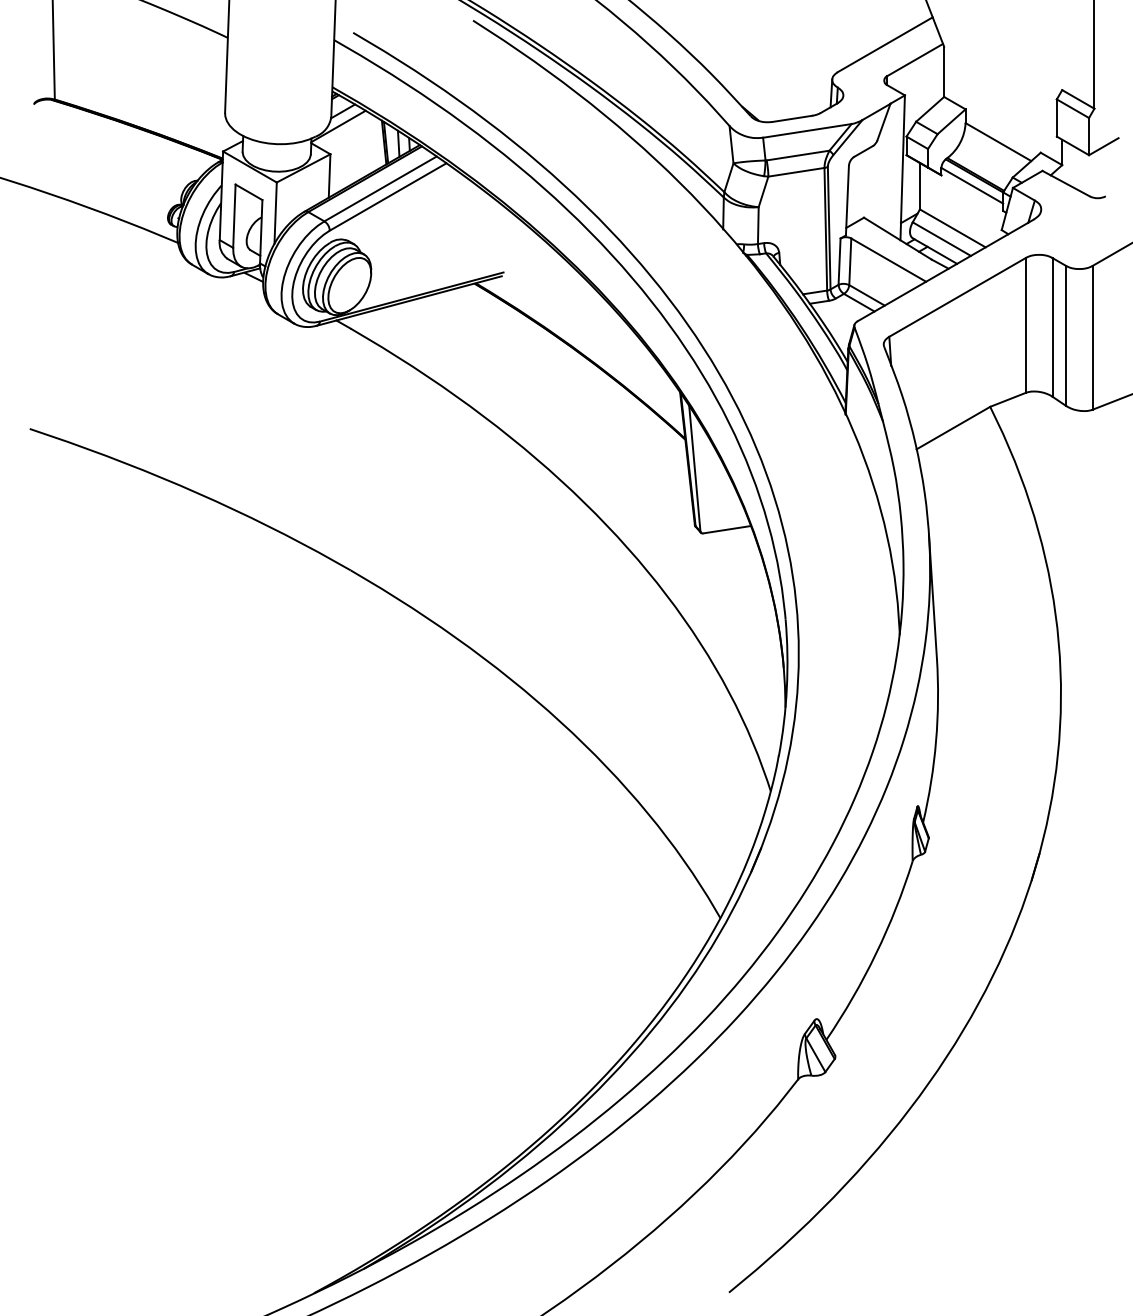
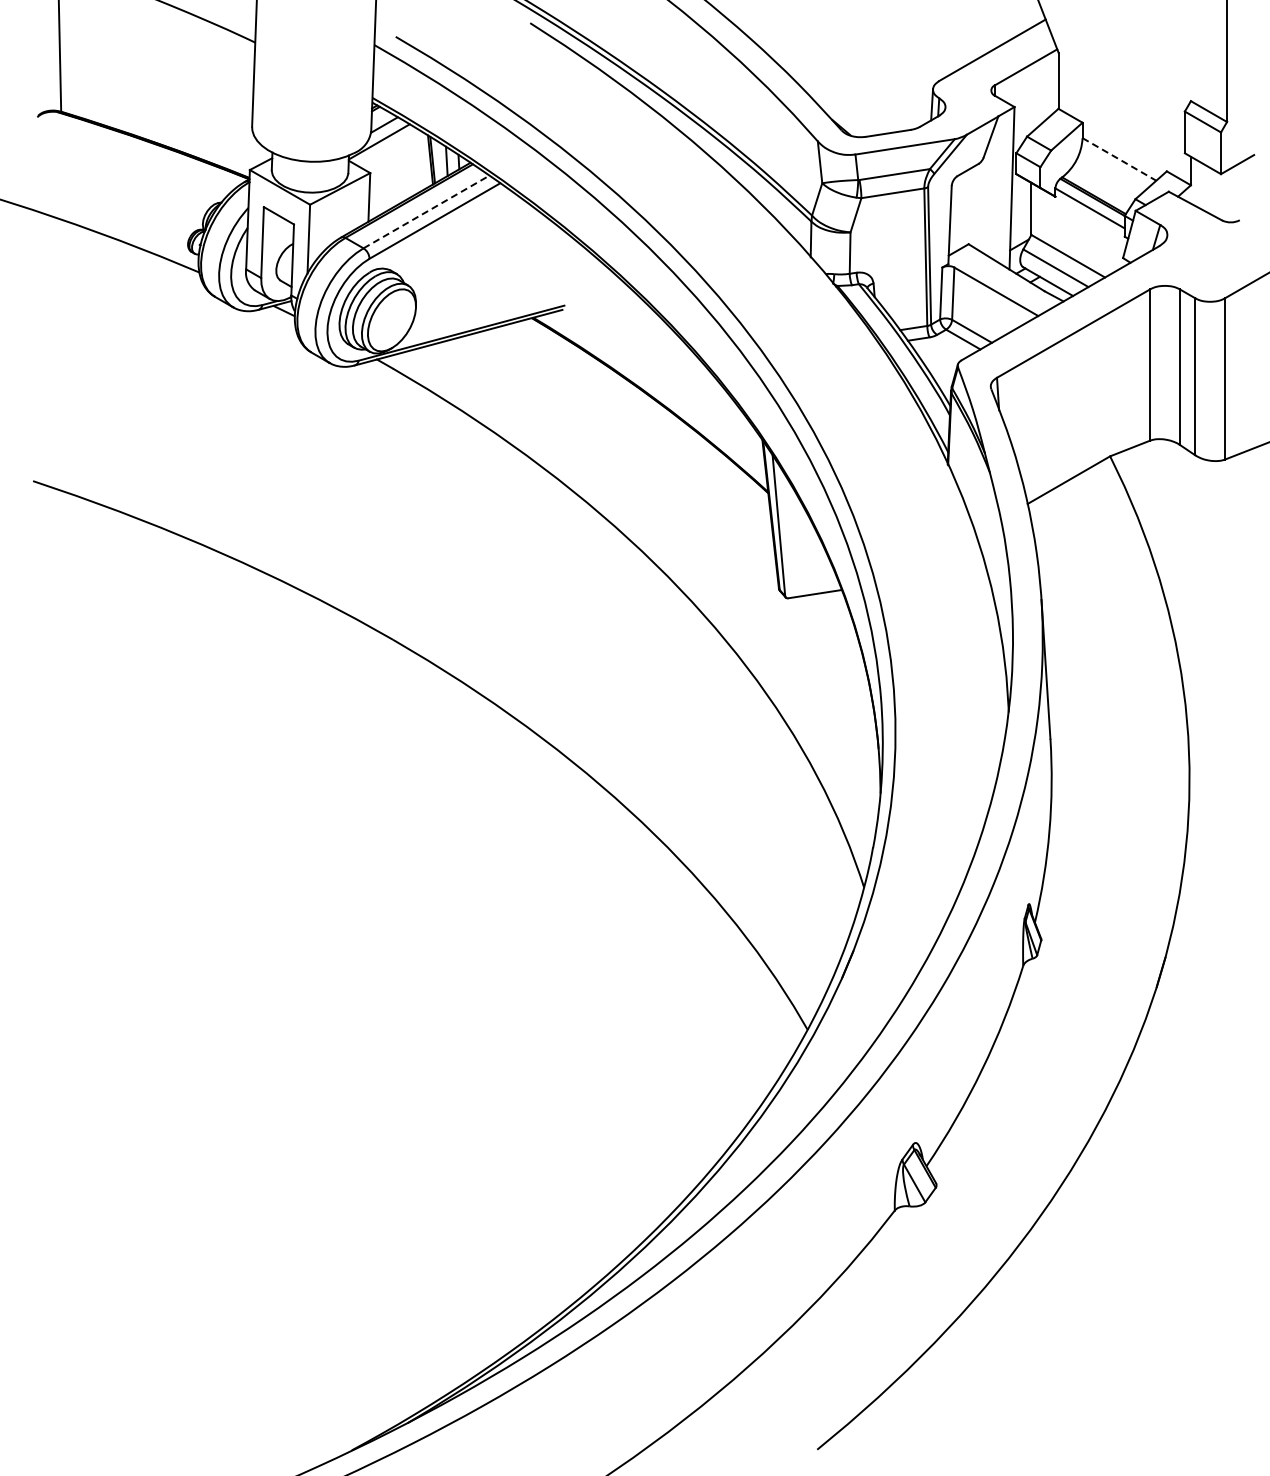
line: (998, 142) -> (1119, 159), solid -> dashed
line: (380, 188) -> (426, 211), solid -> dashed

